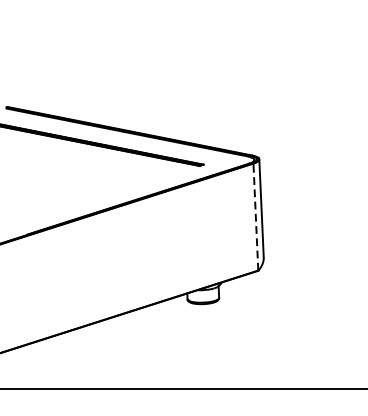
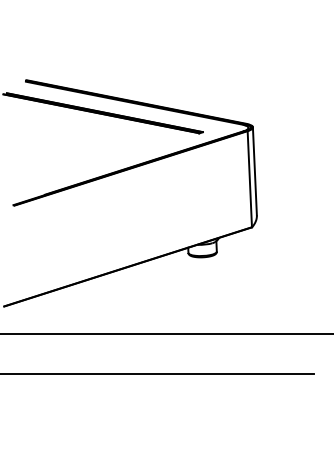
line: (255, 216) -> (249, 178), dashed -> solid

